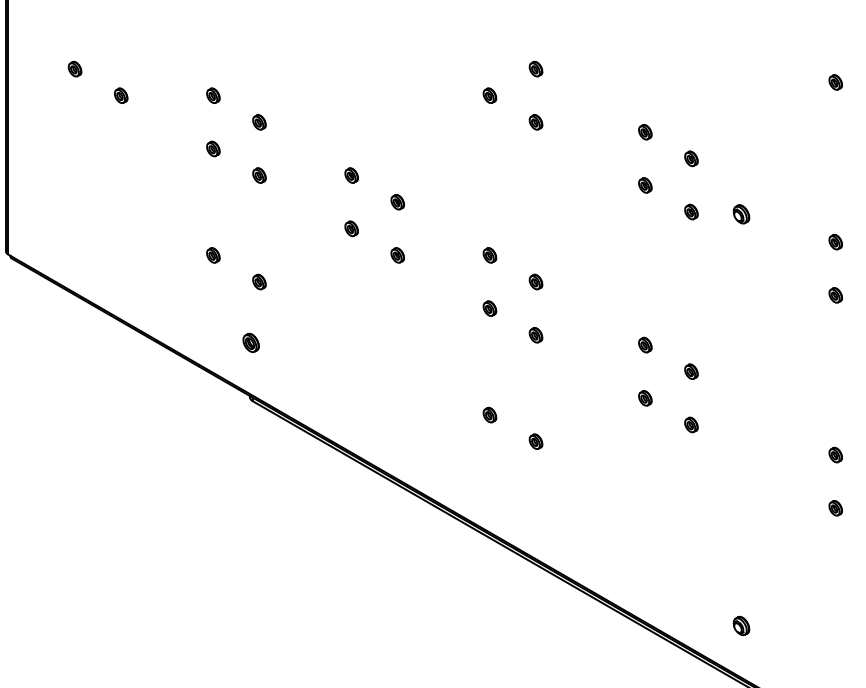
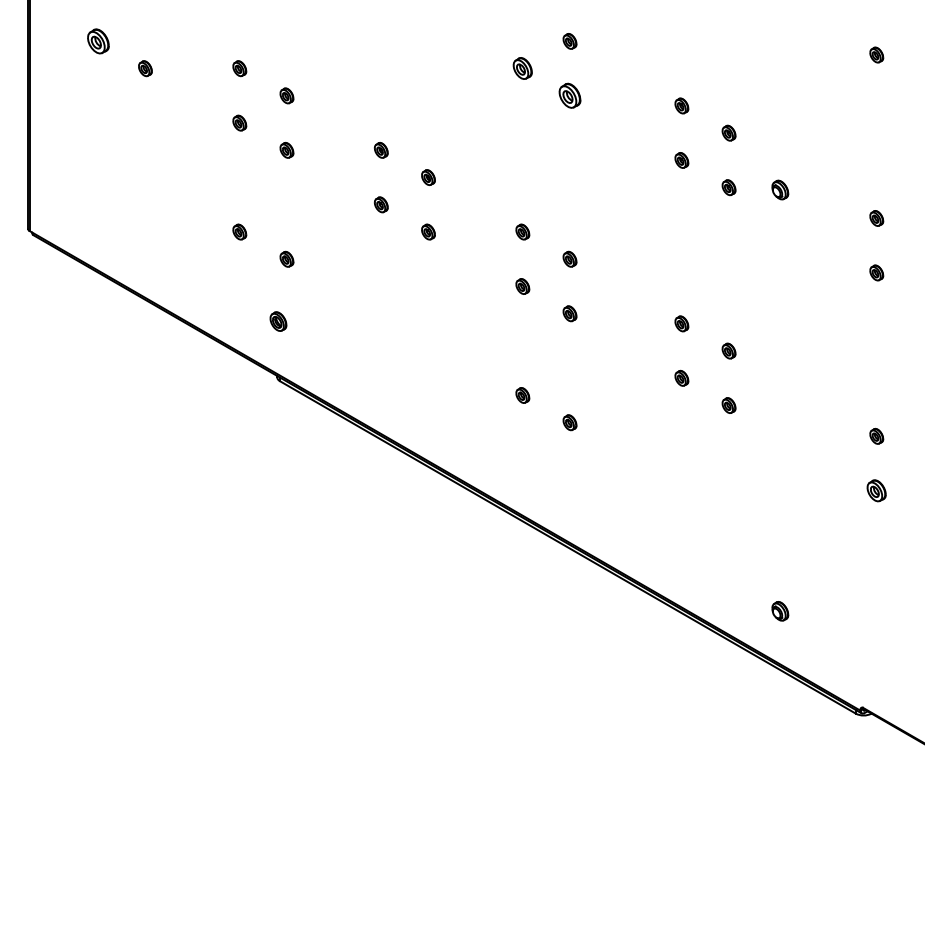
part: (74, 69) -> (97, 41), size x1.6
part: (489, 95) -> (522, 68), size x1.4
part: (535, 121) -> (569, 95), size x1.6
part: (835, 507) -> (876, 490), size x1.4

